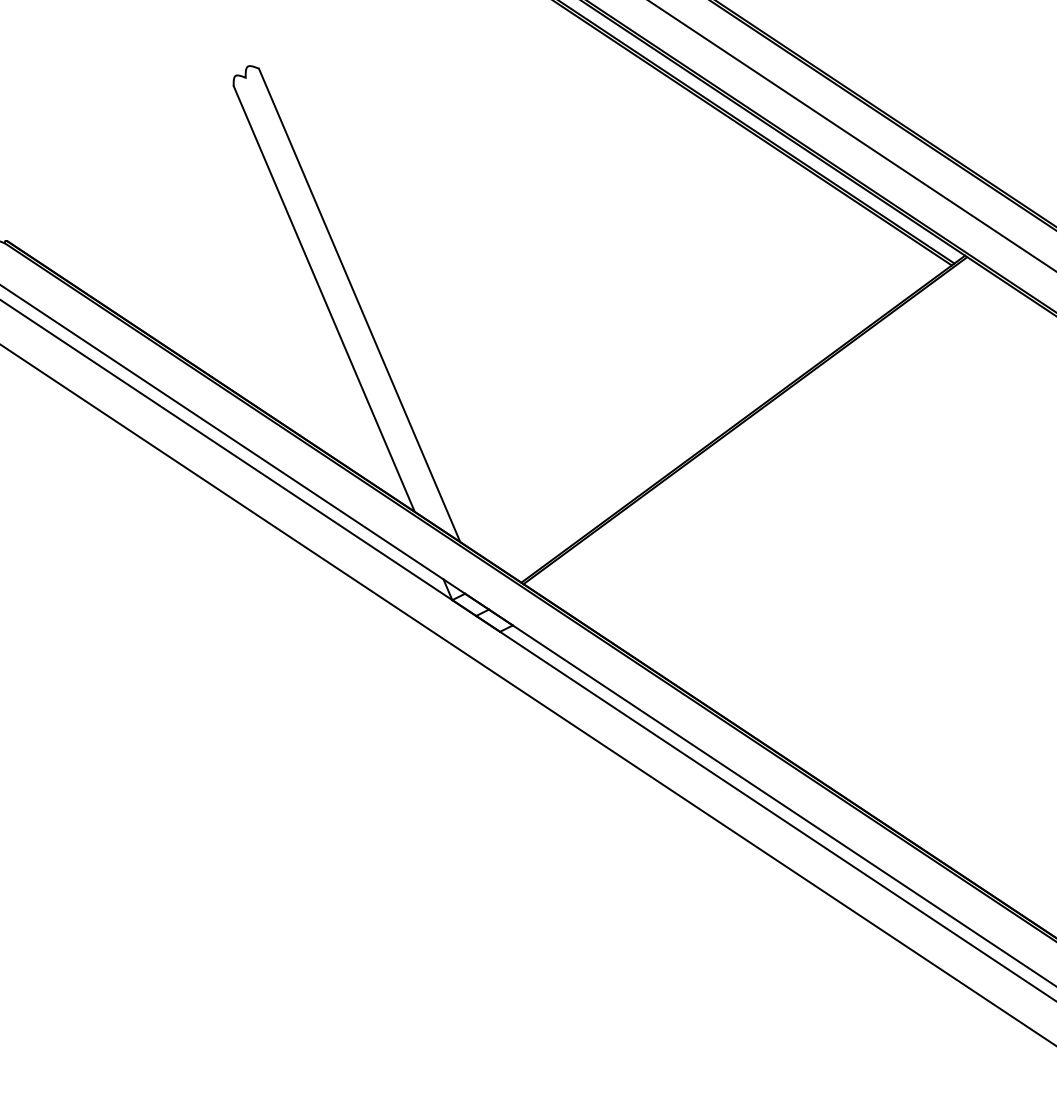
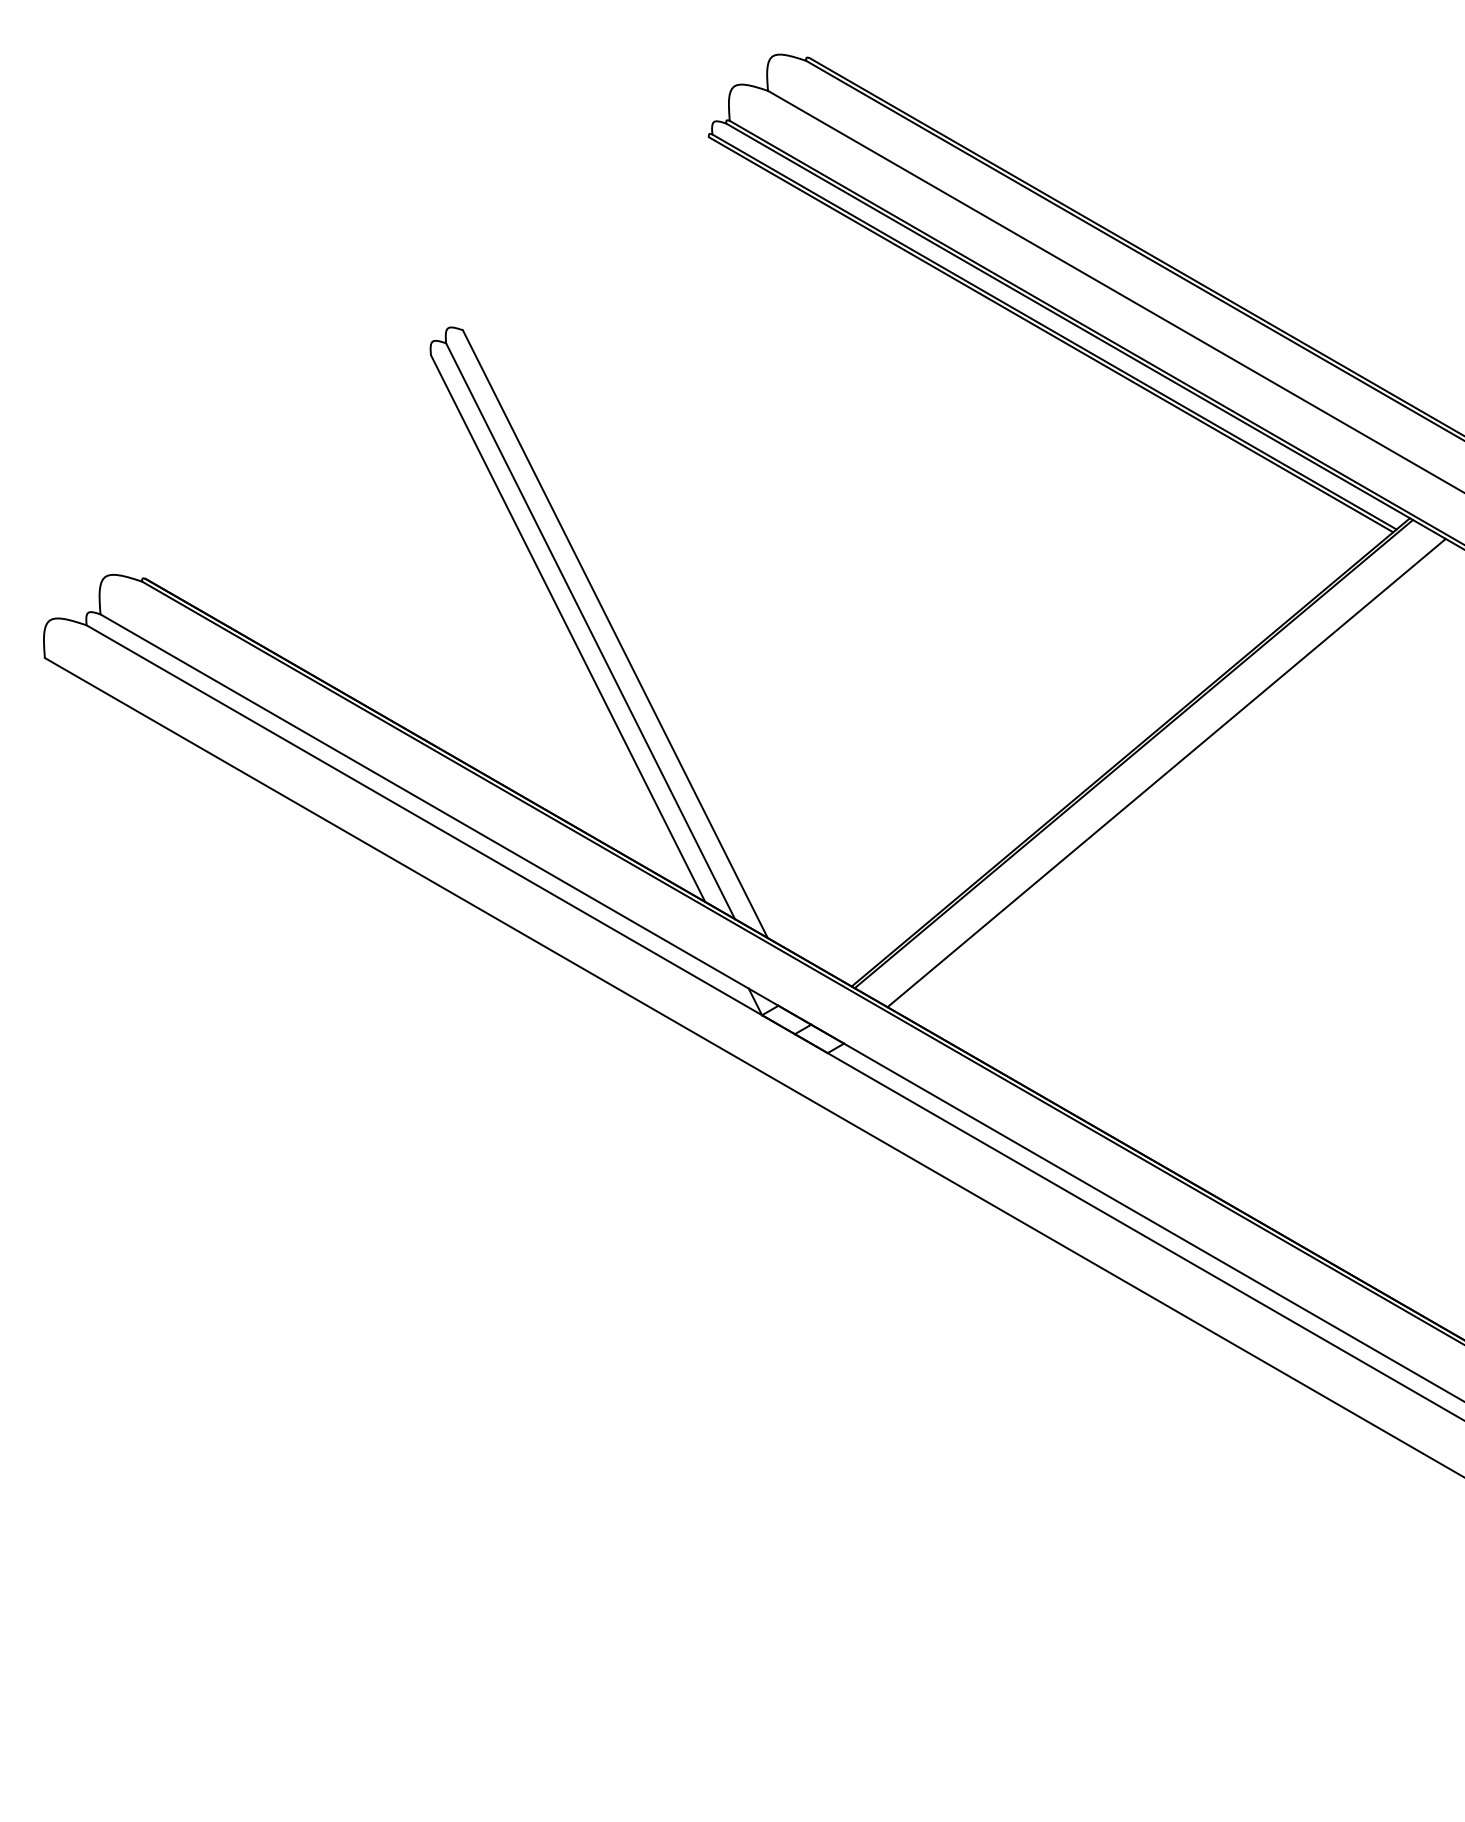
line: (341, 302) -> (590, 631), added
line: (769, 436) -> (1166, 772), added

